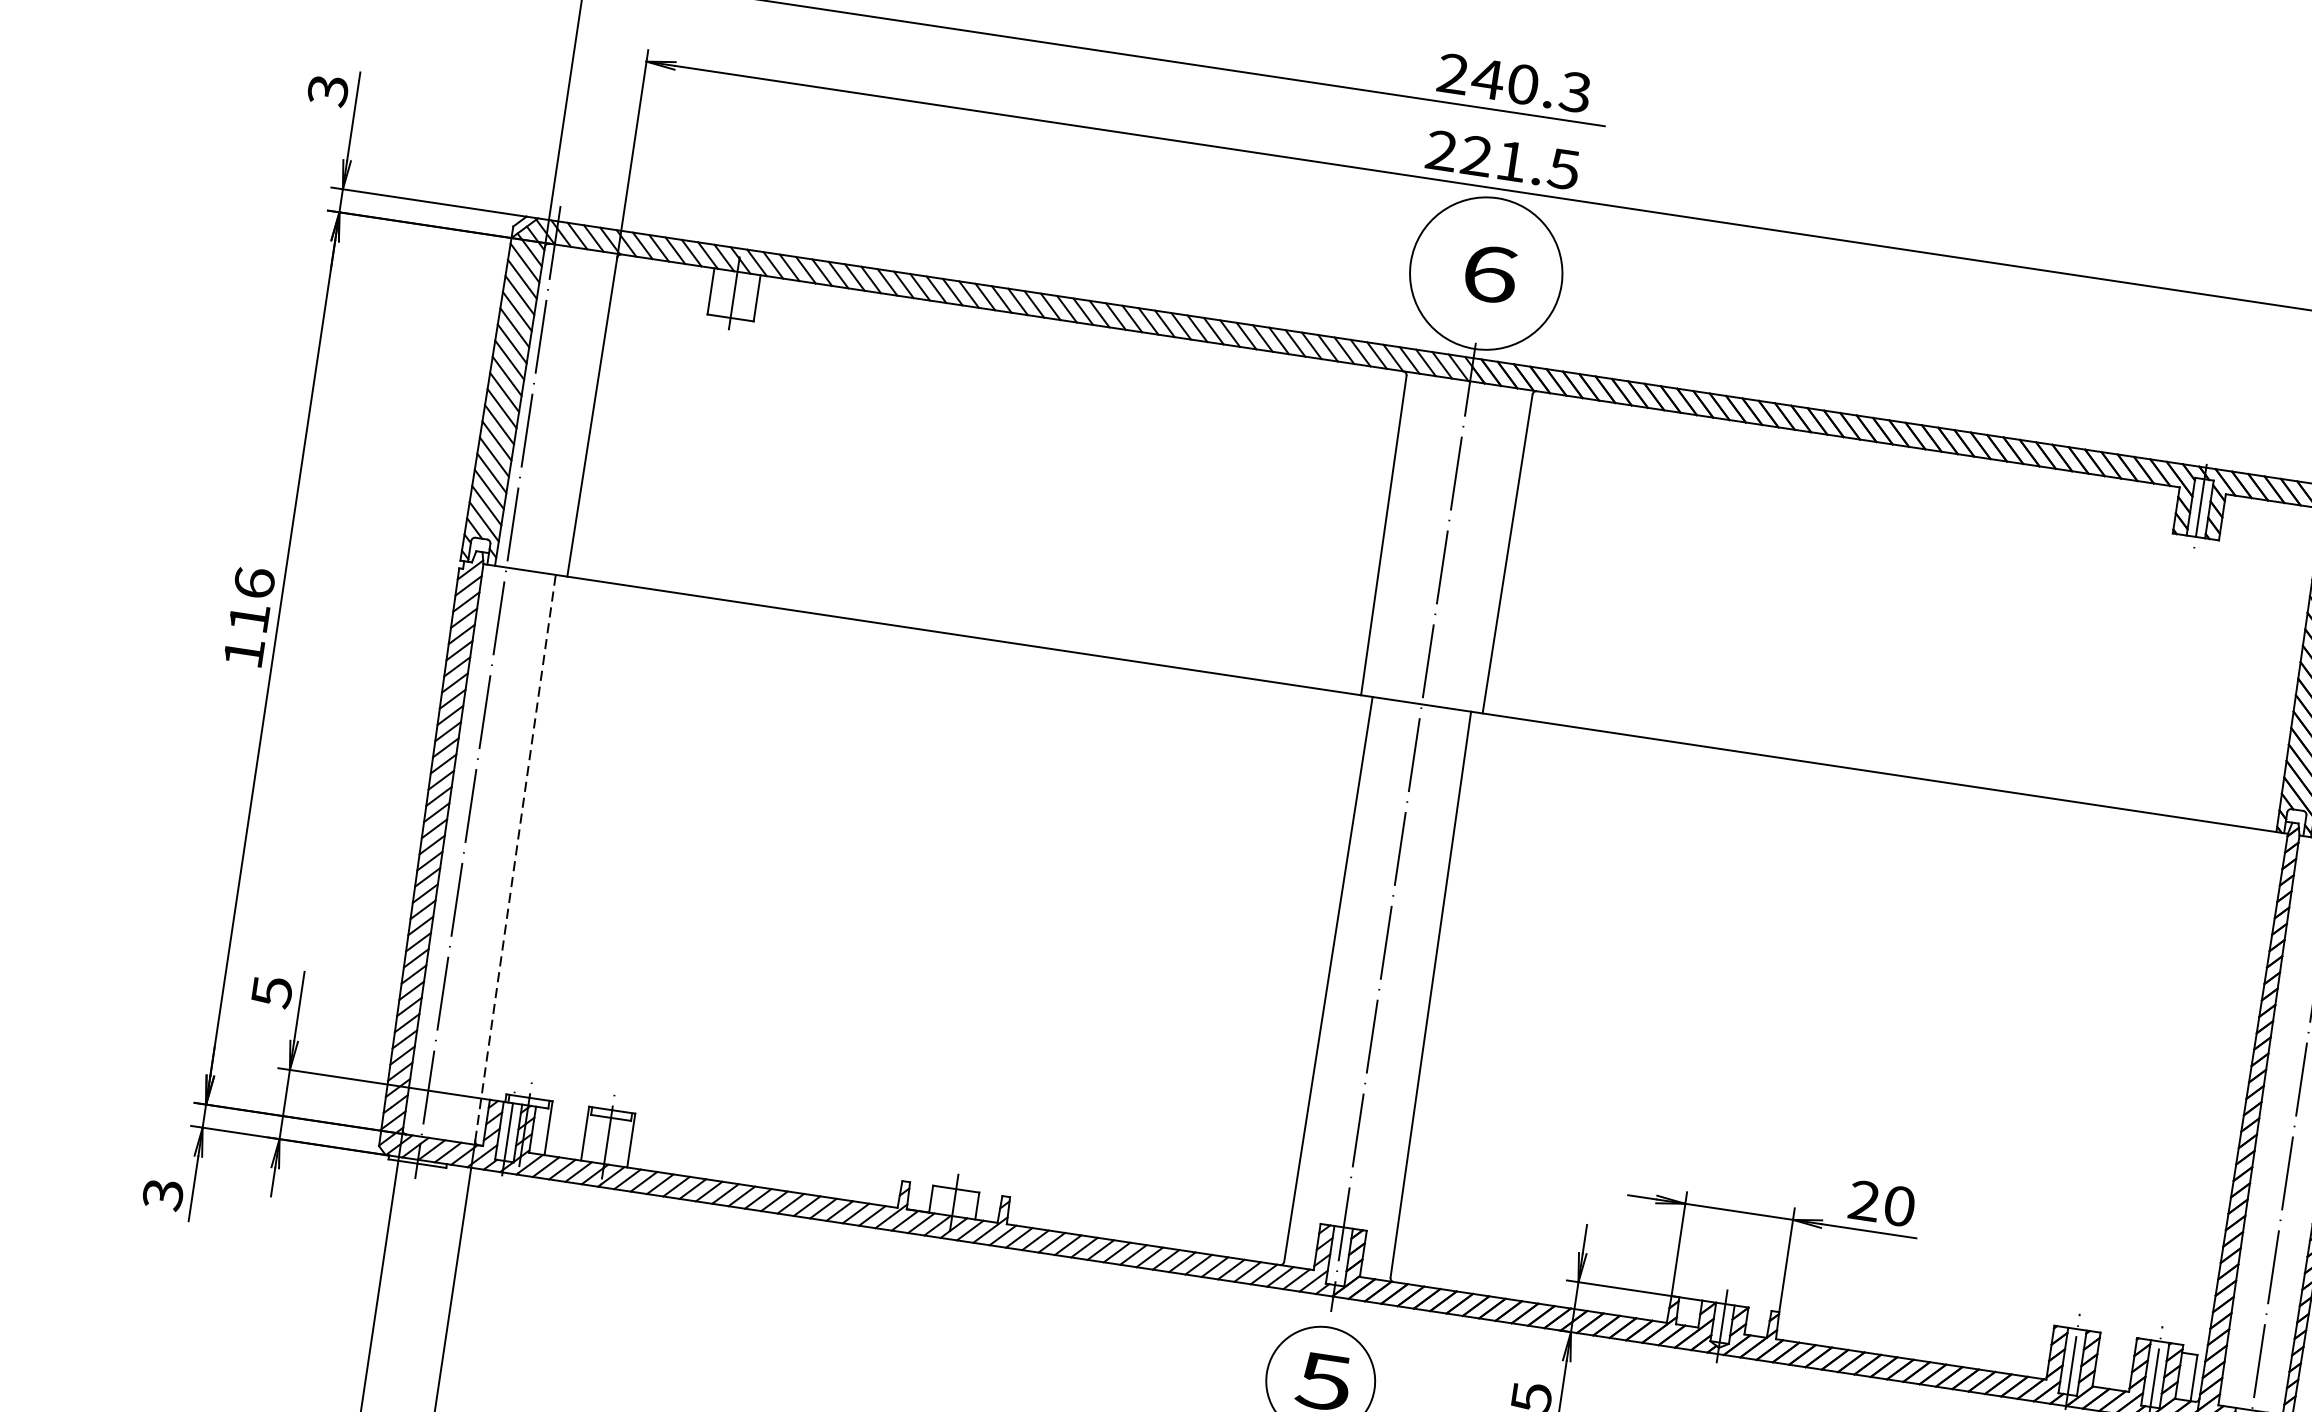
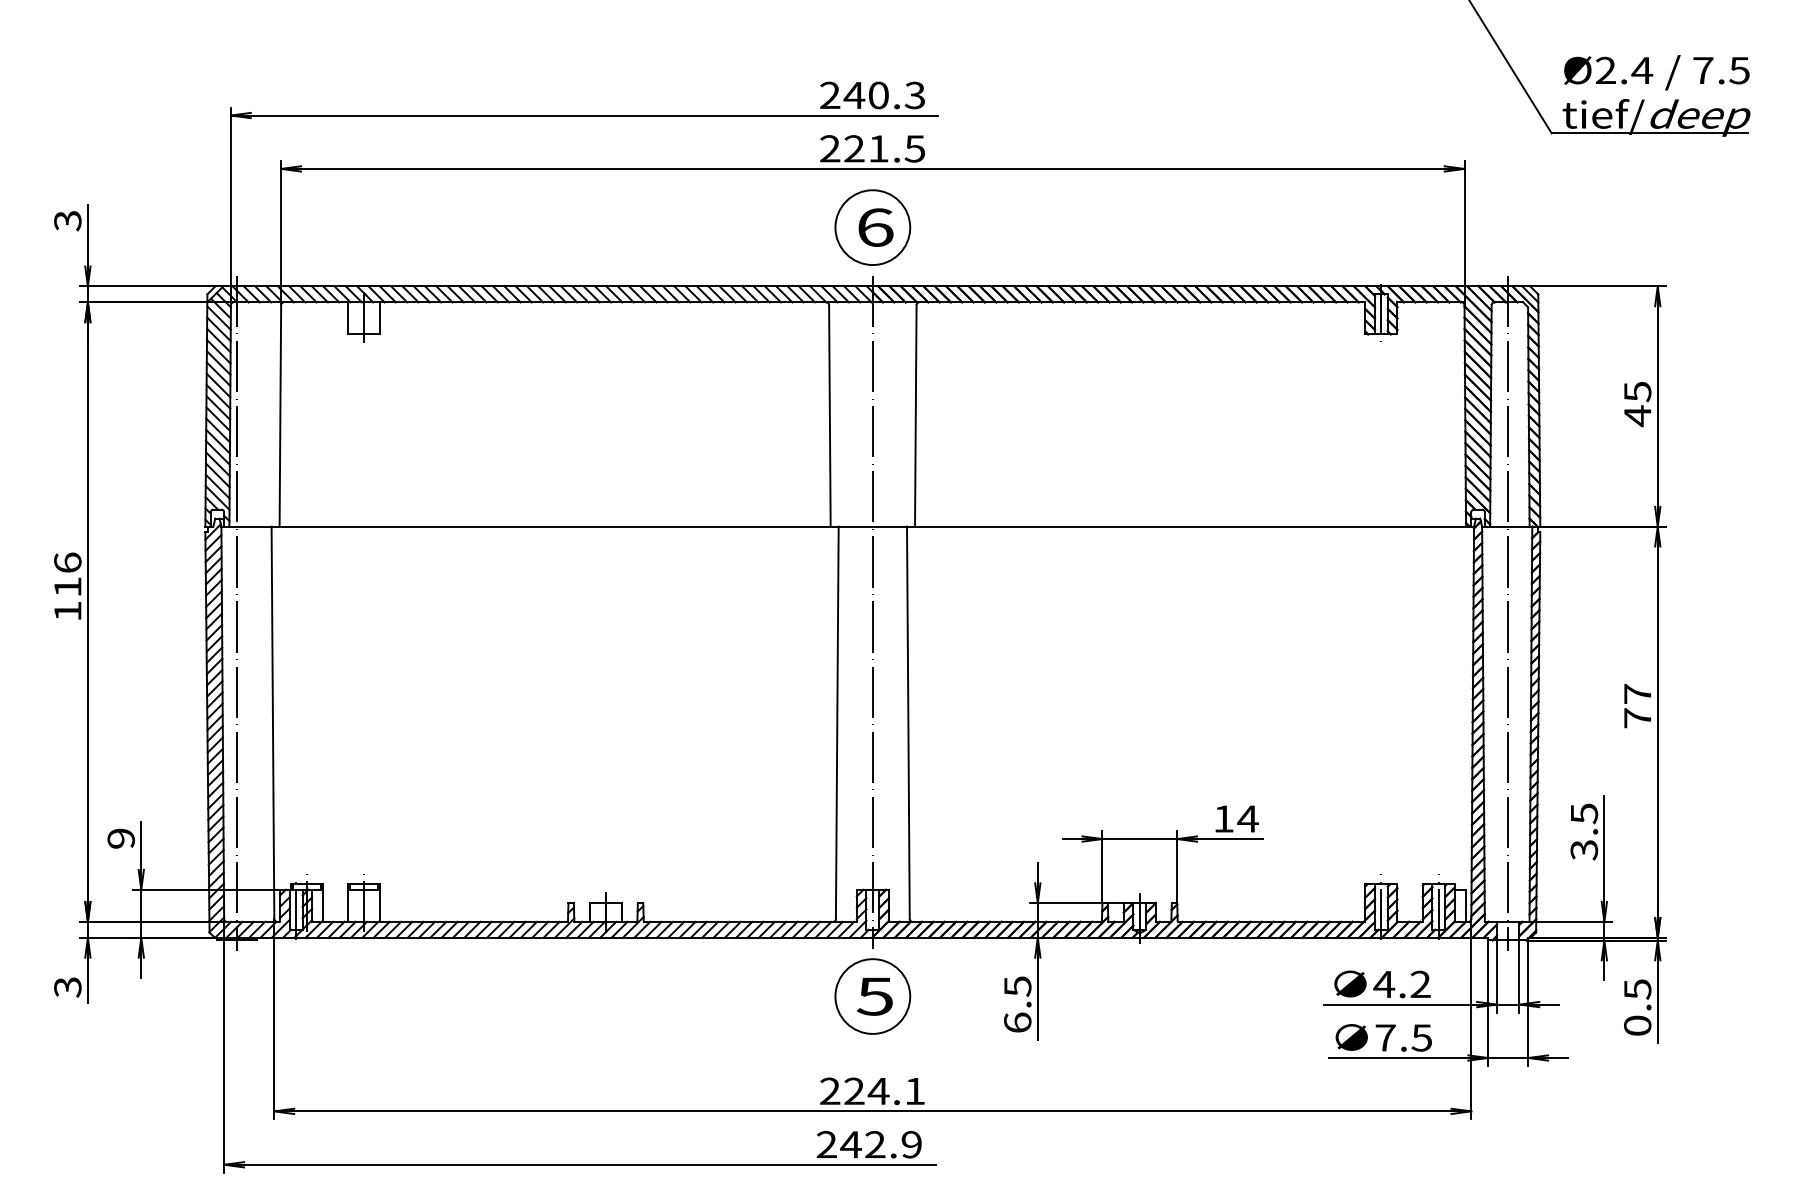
circle: (1485, 273) -> (872, 227), size x0.71
line: (514, 857) -> (272, 722), dashed -> solid
text: (270, 991) -> (120, 838), 5 -> 9
text: (1881, 1202) -> (1235, 818), 20 -> 14

